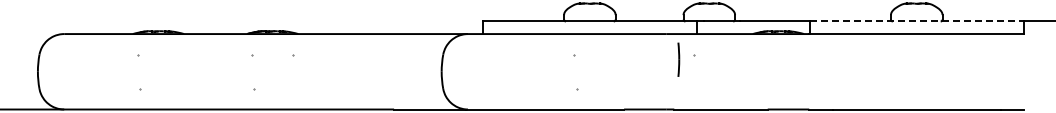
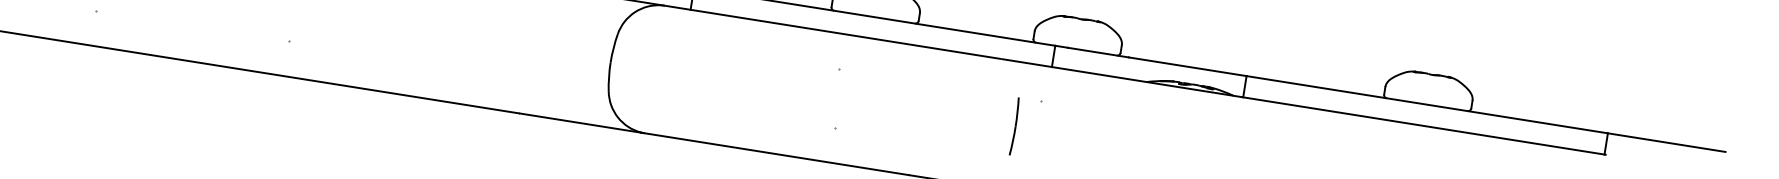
line: (916, 21) -> (1426, 104), dashed -> solid
line: (678, 59) -> (1014, 125), moved

